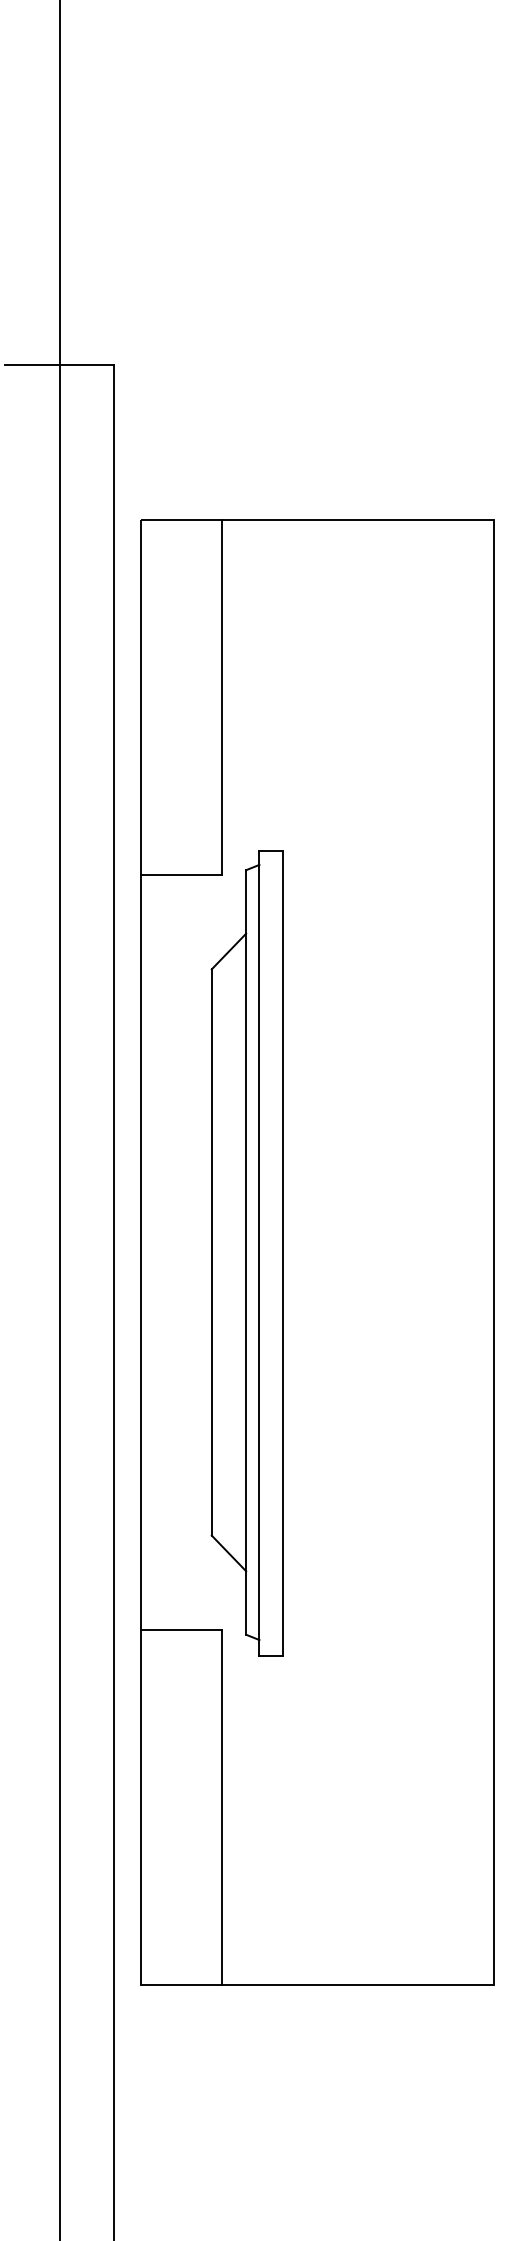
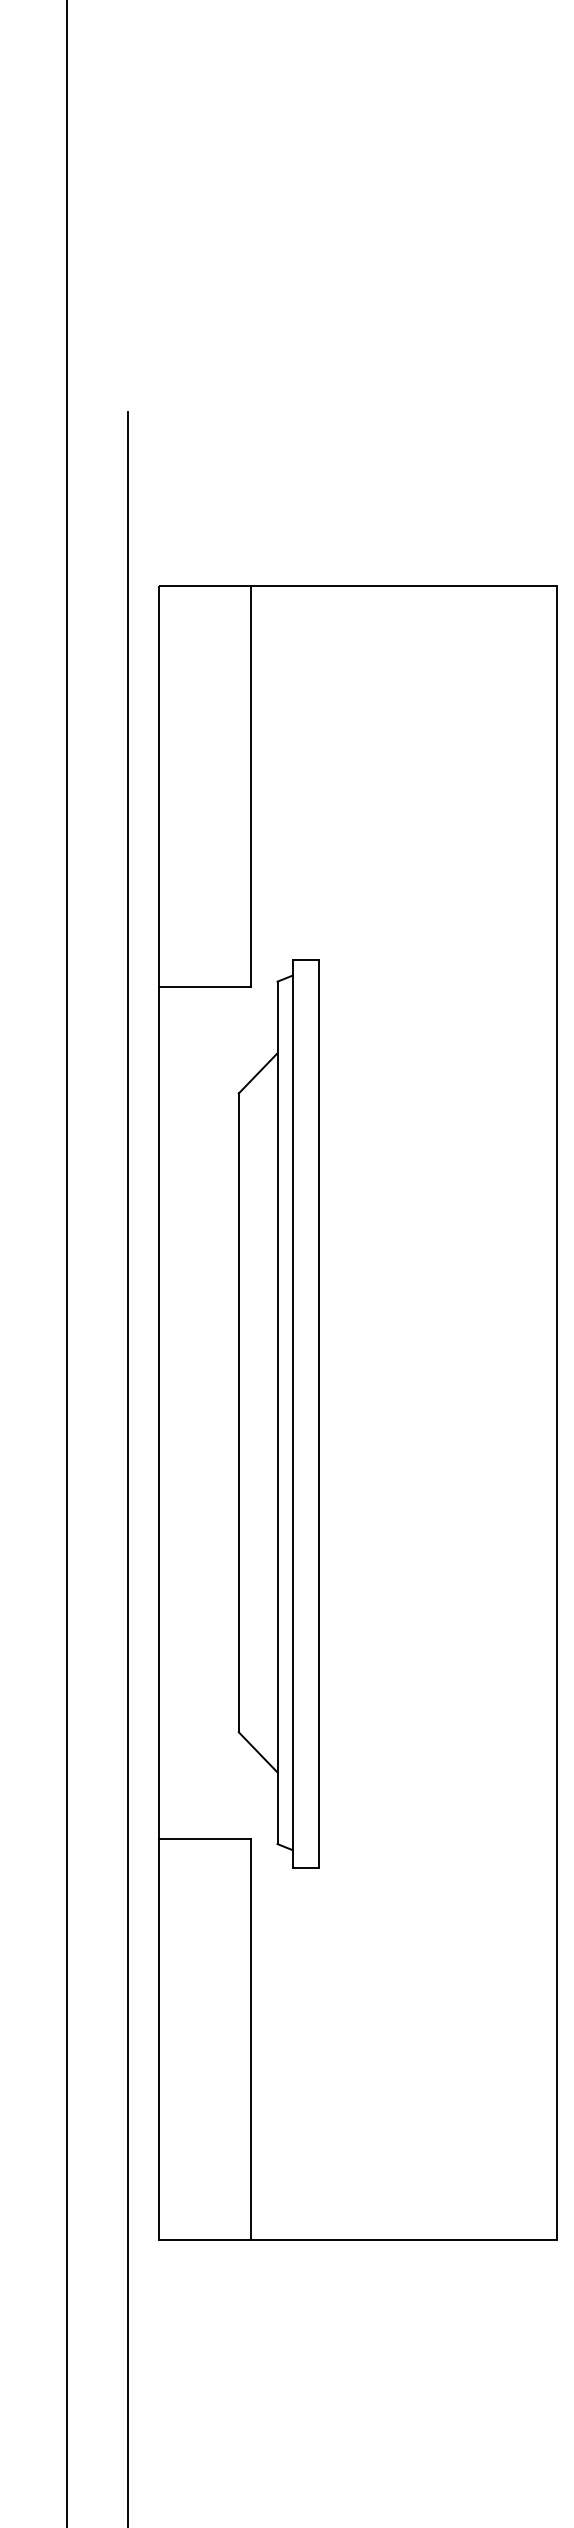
line: (59, 365) -> (67, 412), removed

